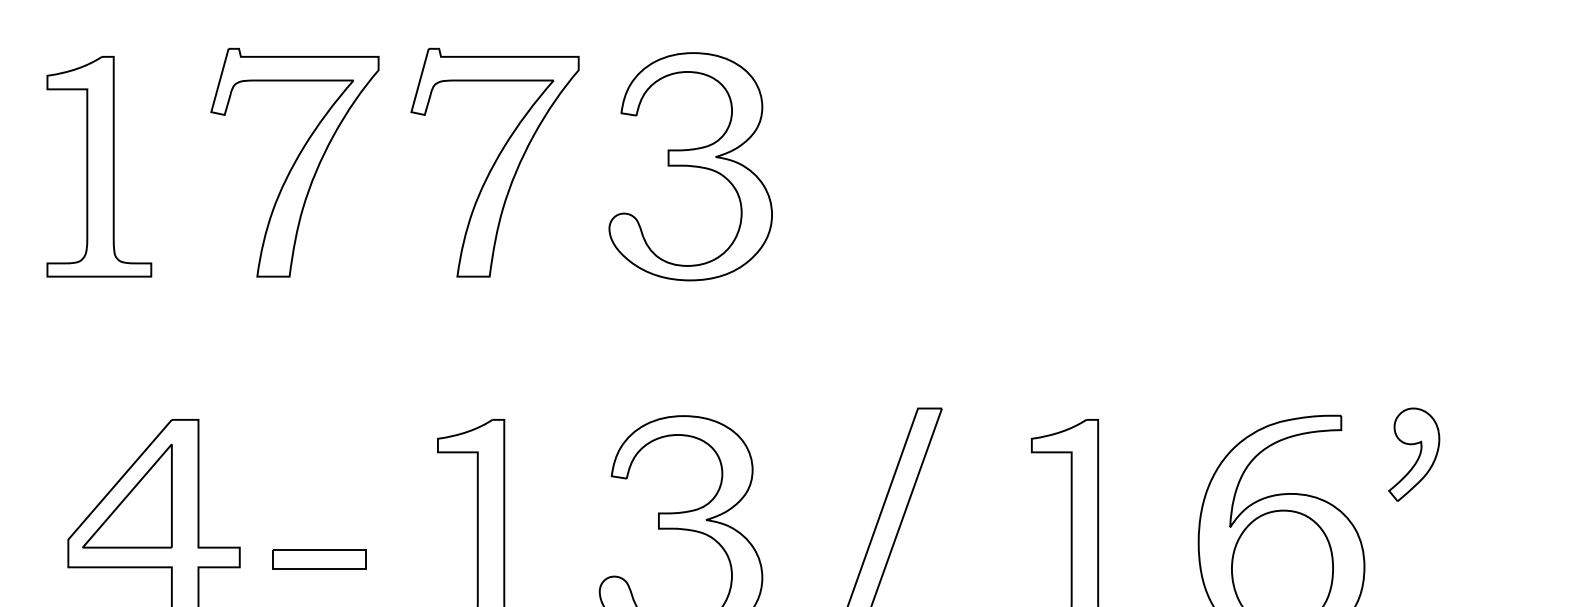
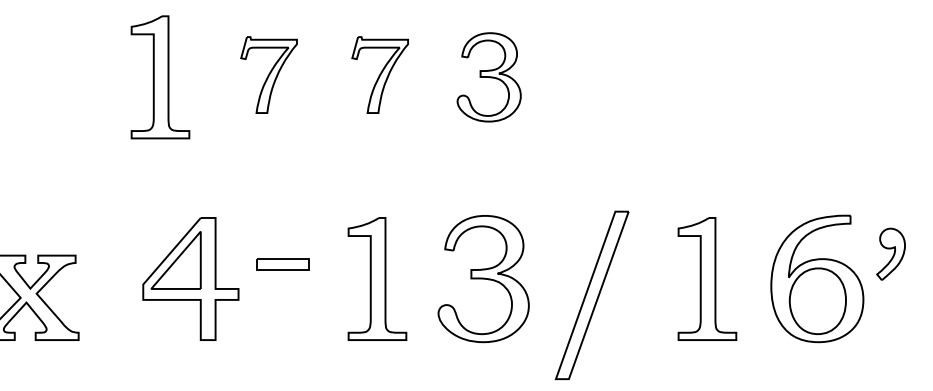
part: (293, 161) -> (268, 74), size x0.6
part: (493, 161) -> (379, 74), size x0.6
part: (691, 167) -> (489, 77), size x0.7
part: (1413, 453) -> (890, 253), moved
part: (318, 559) -> (282, 264), moved

